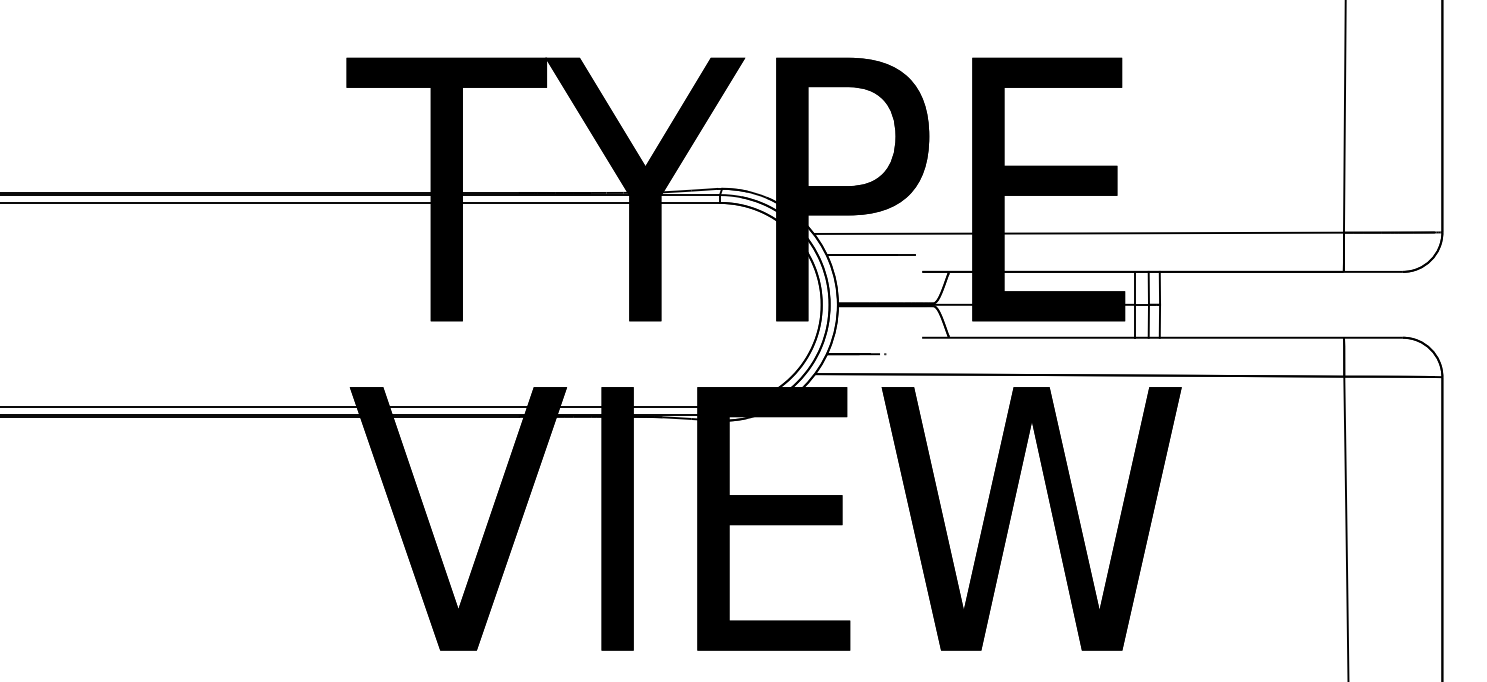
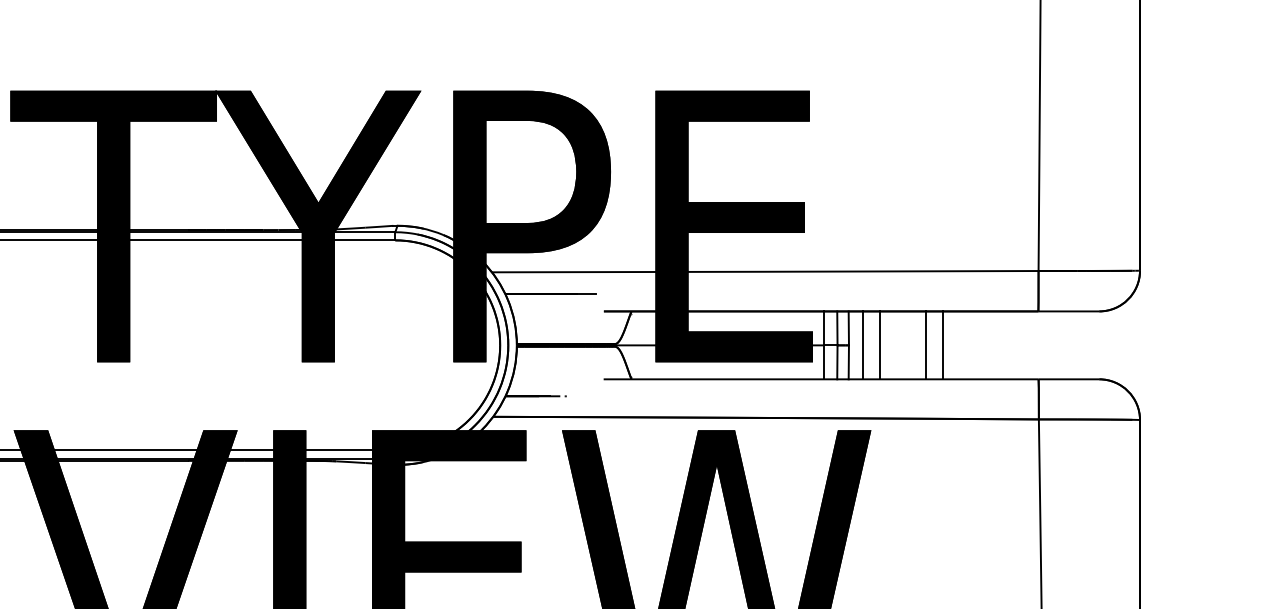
line: (1173, 304) -> (862, 345), added
line: (1189, 304) -> (879, 345), added
line: (1234, 304) -> (925, 345), added
line: (1251, 304) -> (943, 345), added

